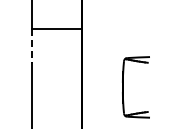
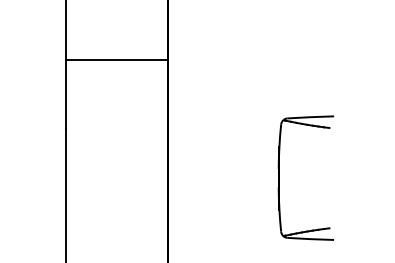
line: (32, 46) -> (66, 94), dashed -> solid
part: (123, 87) -> (280, 178), moved

